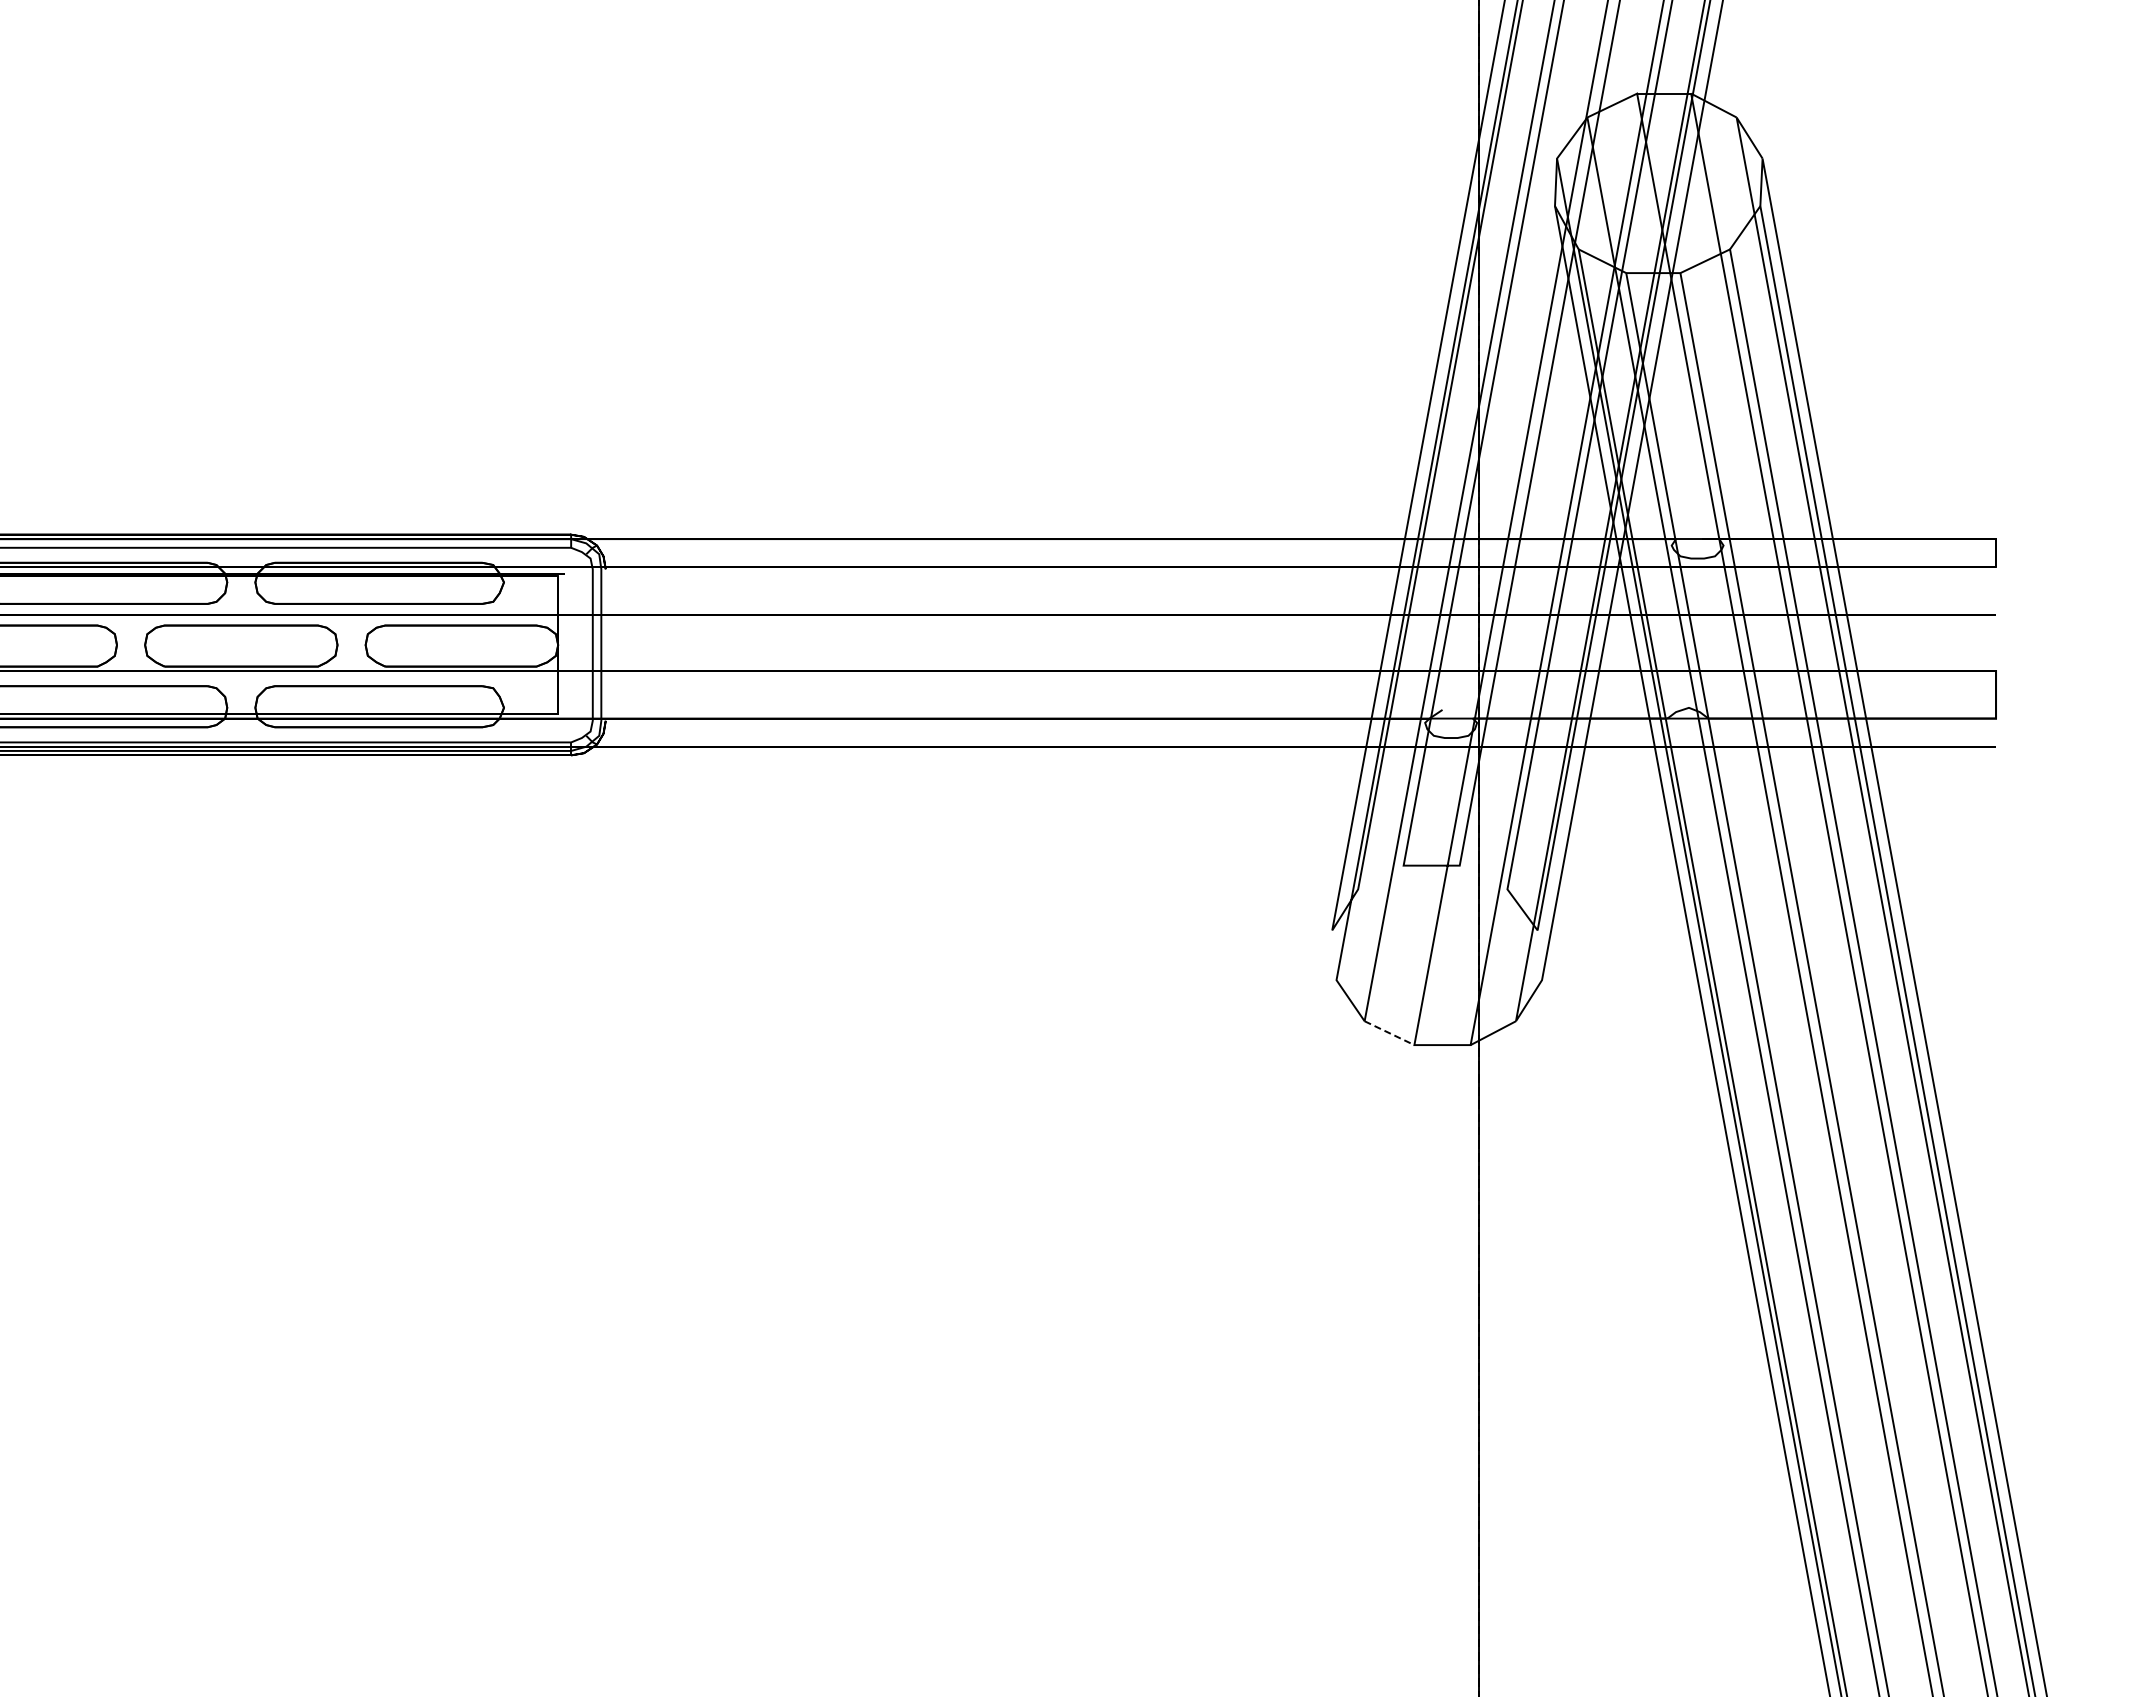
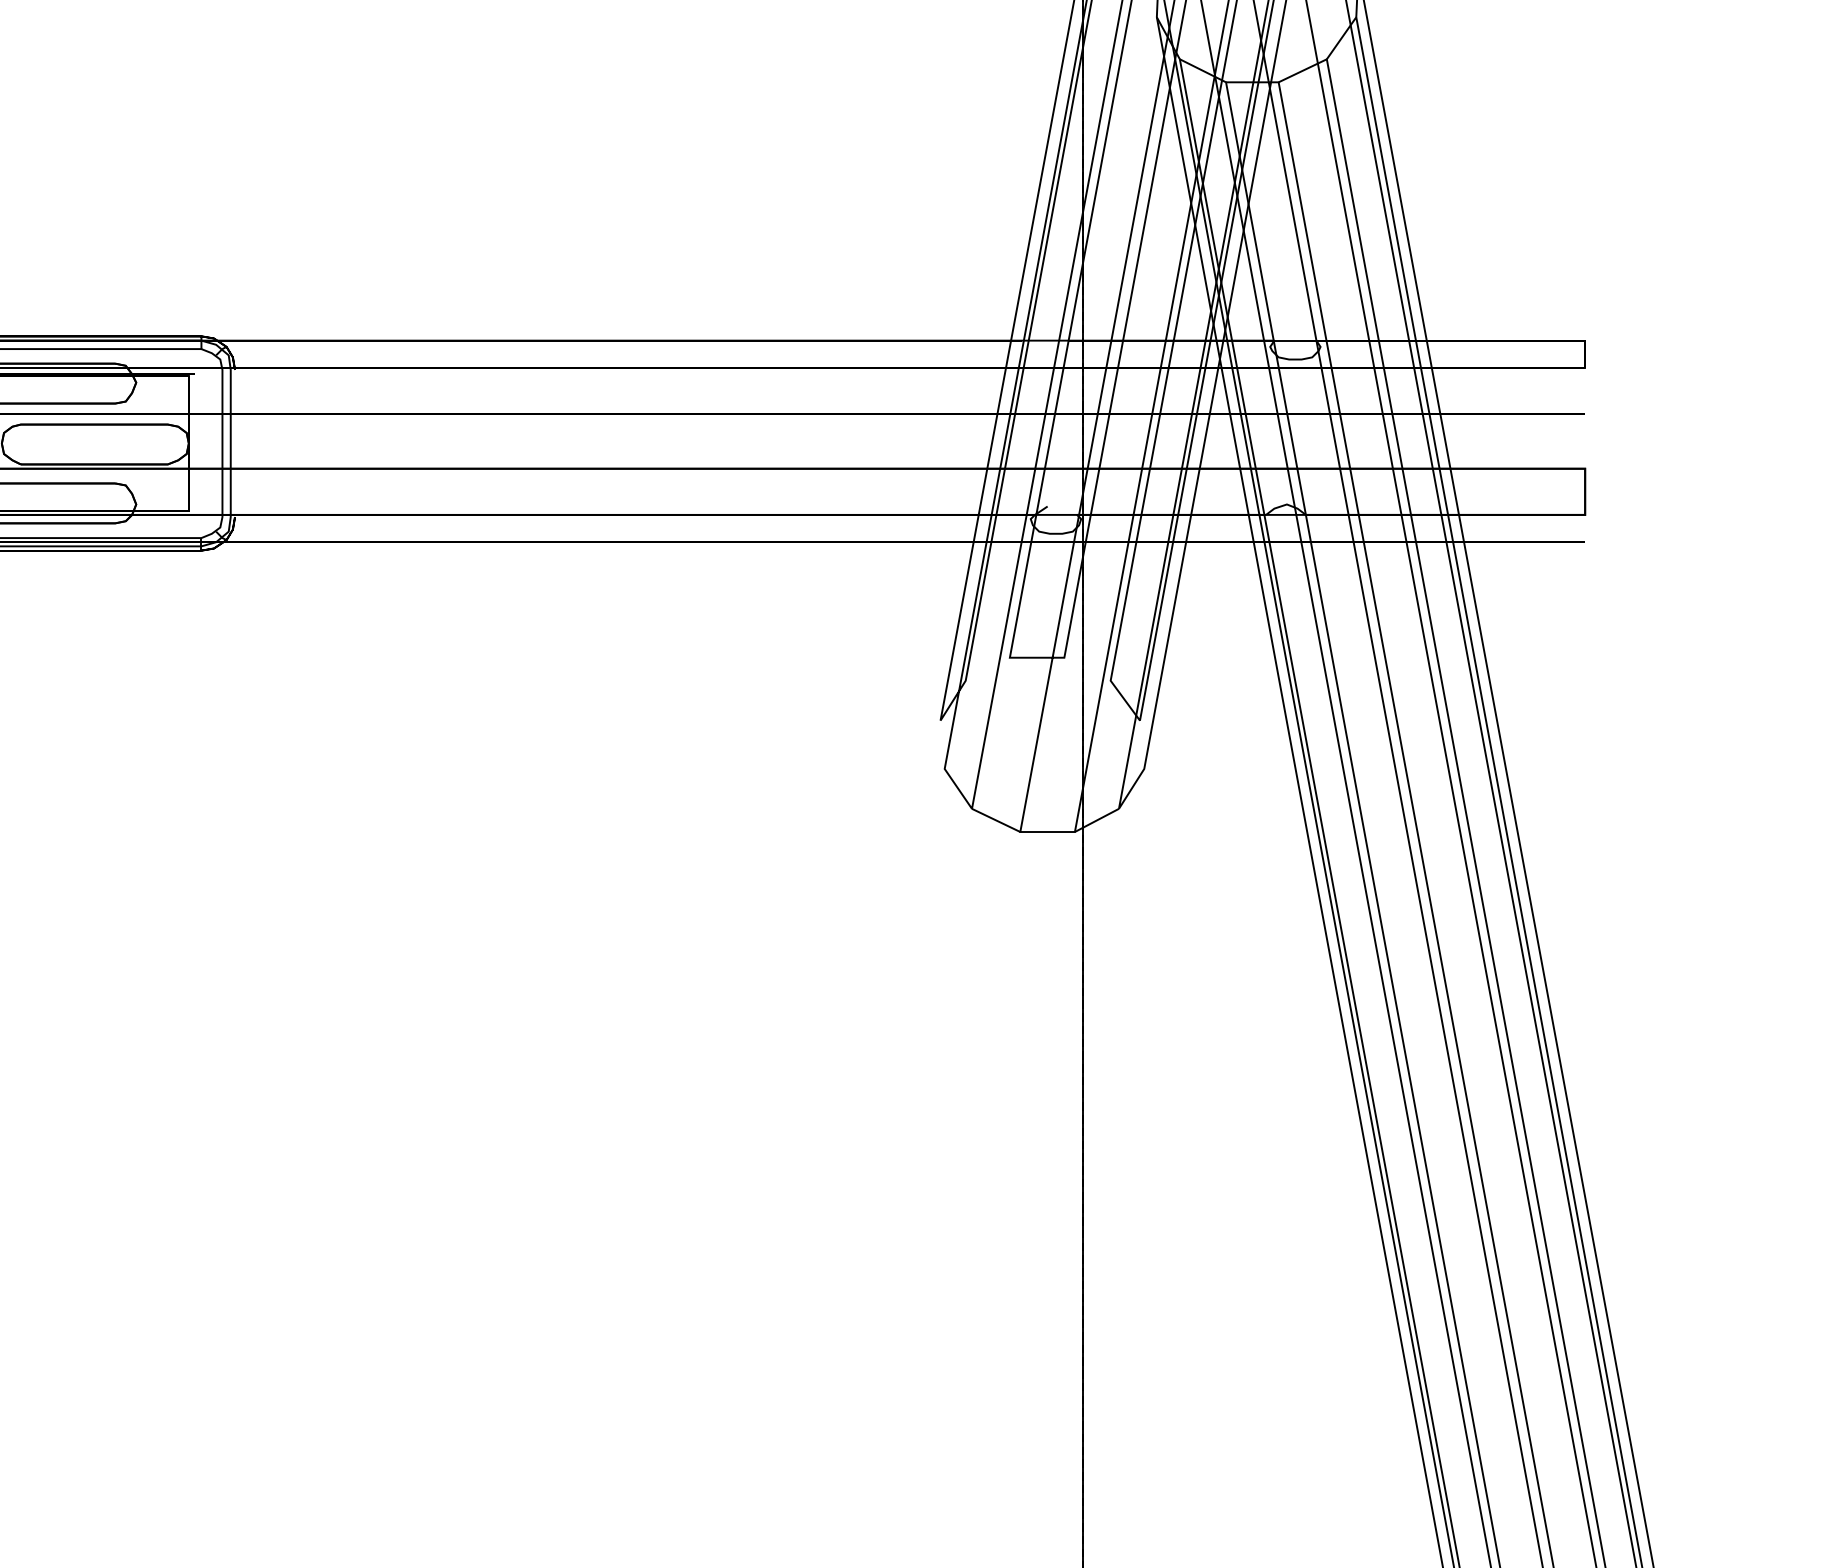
line: (1389, 1033) -> (996, 820), dashed -> solid

